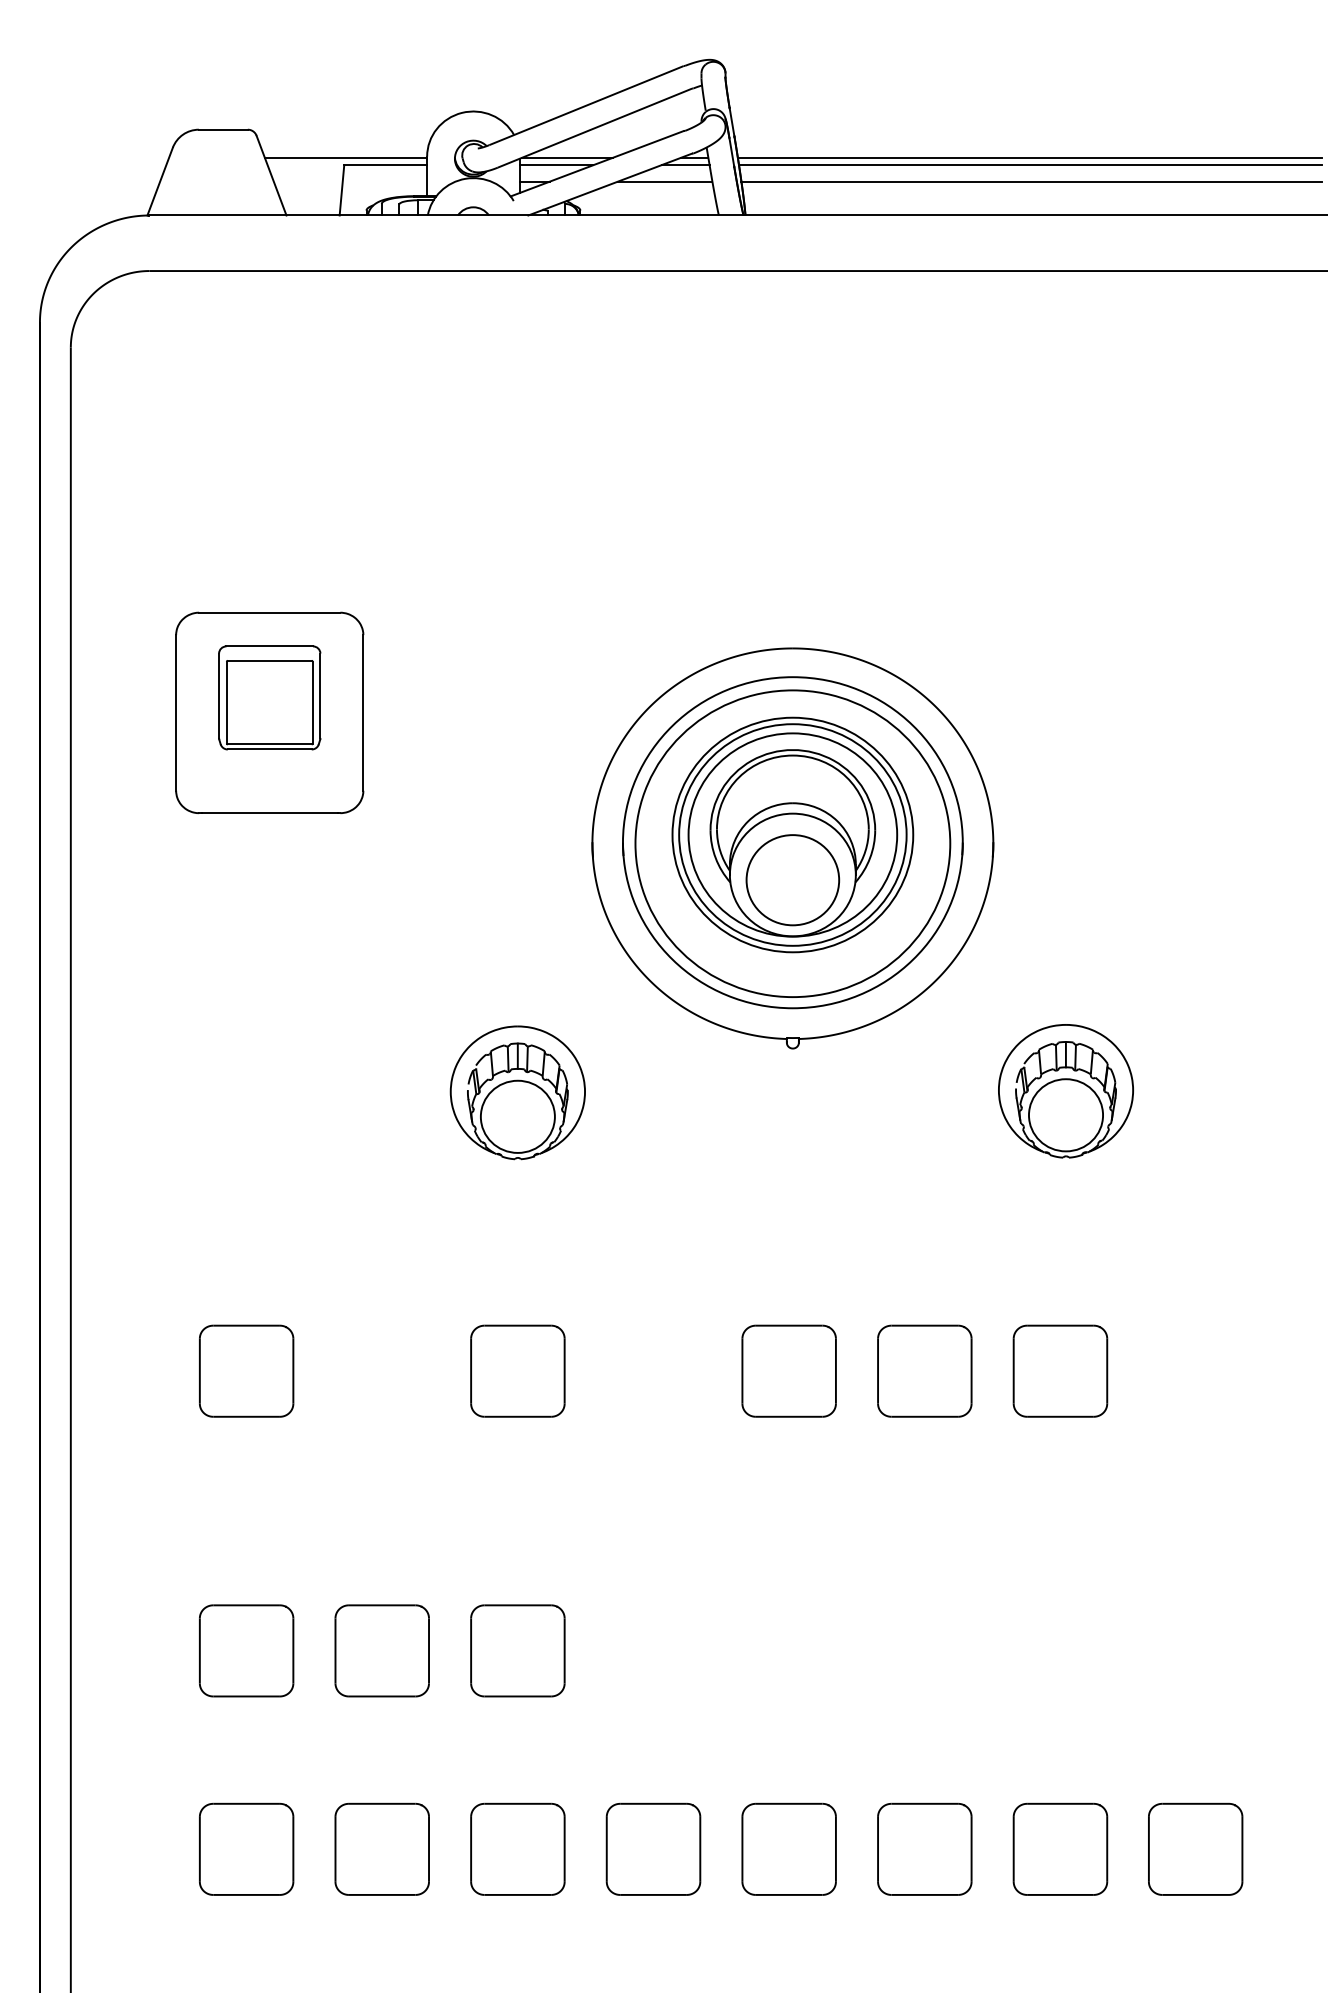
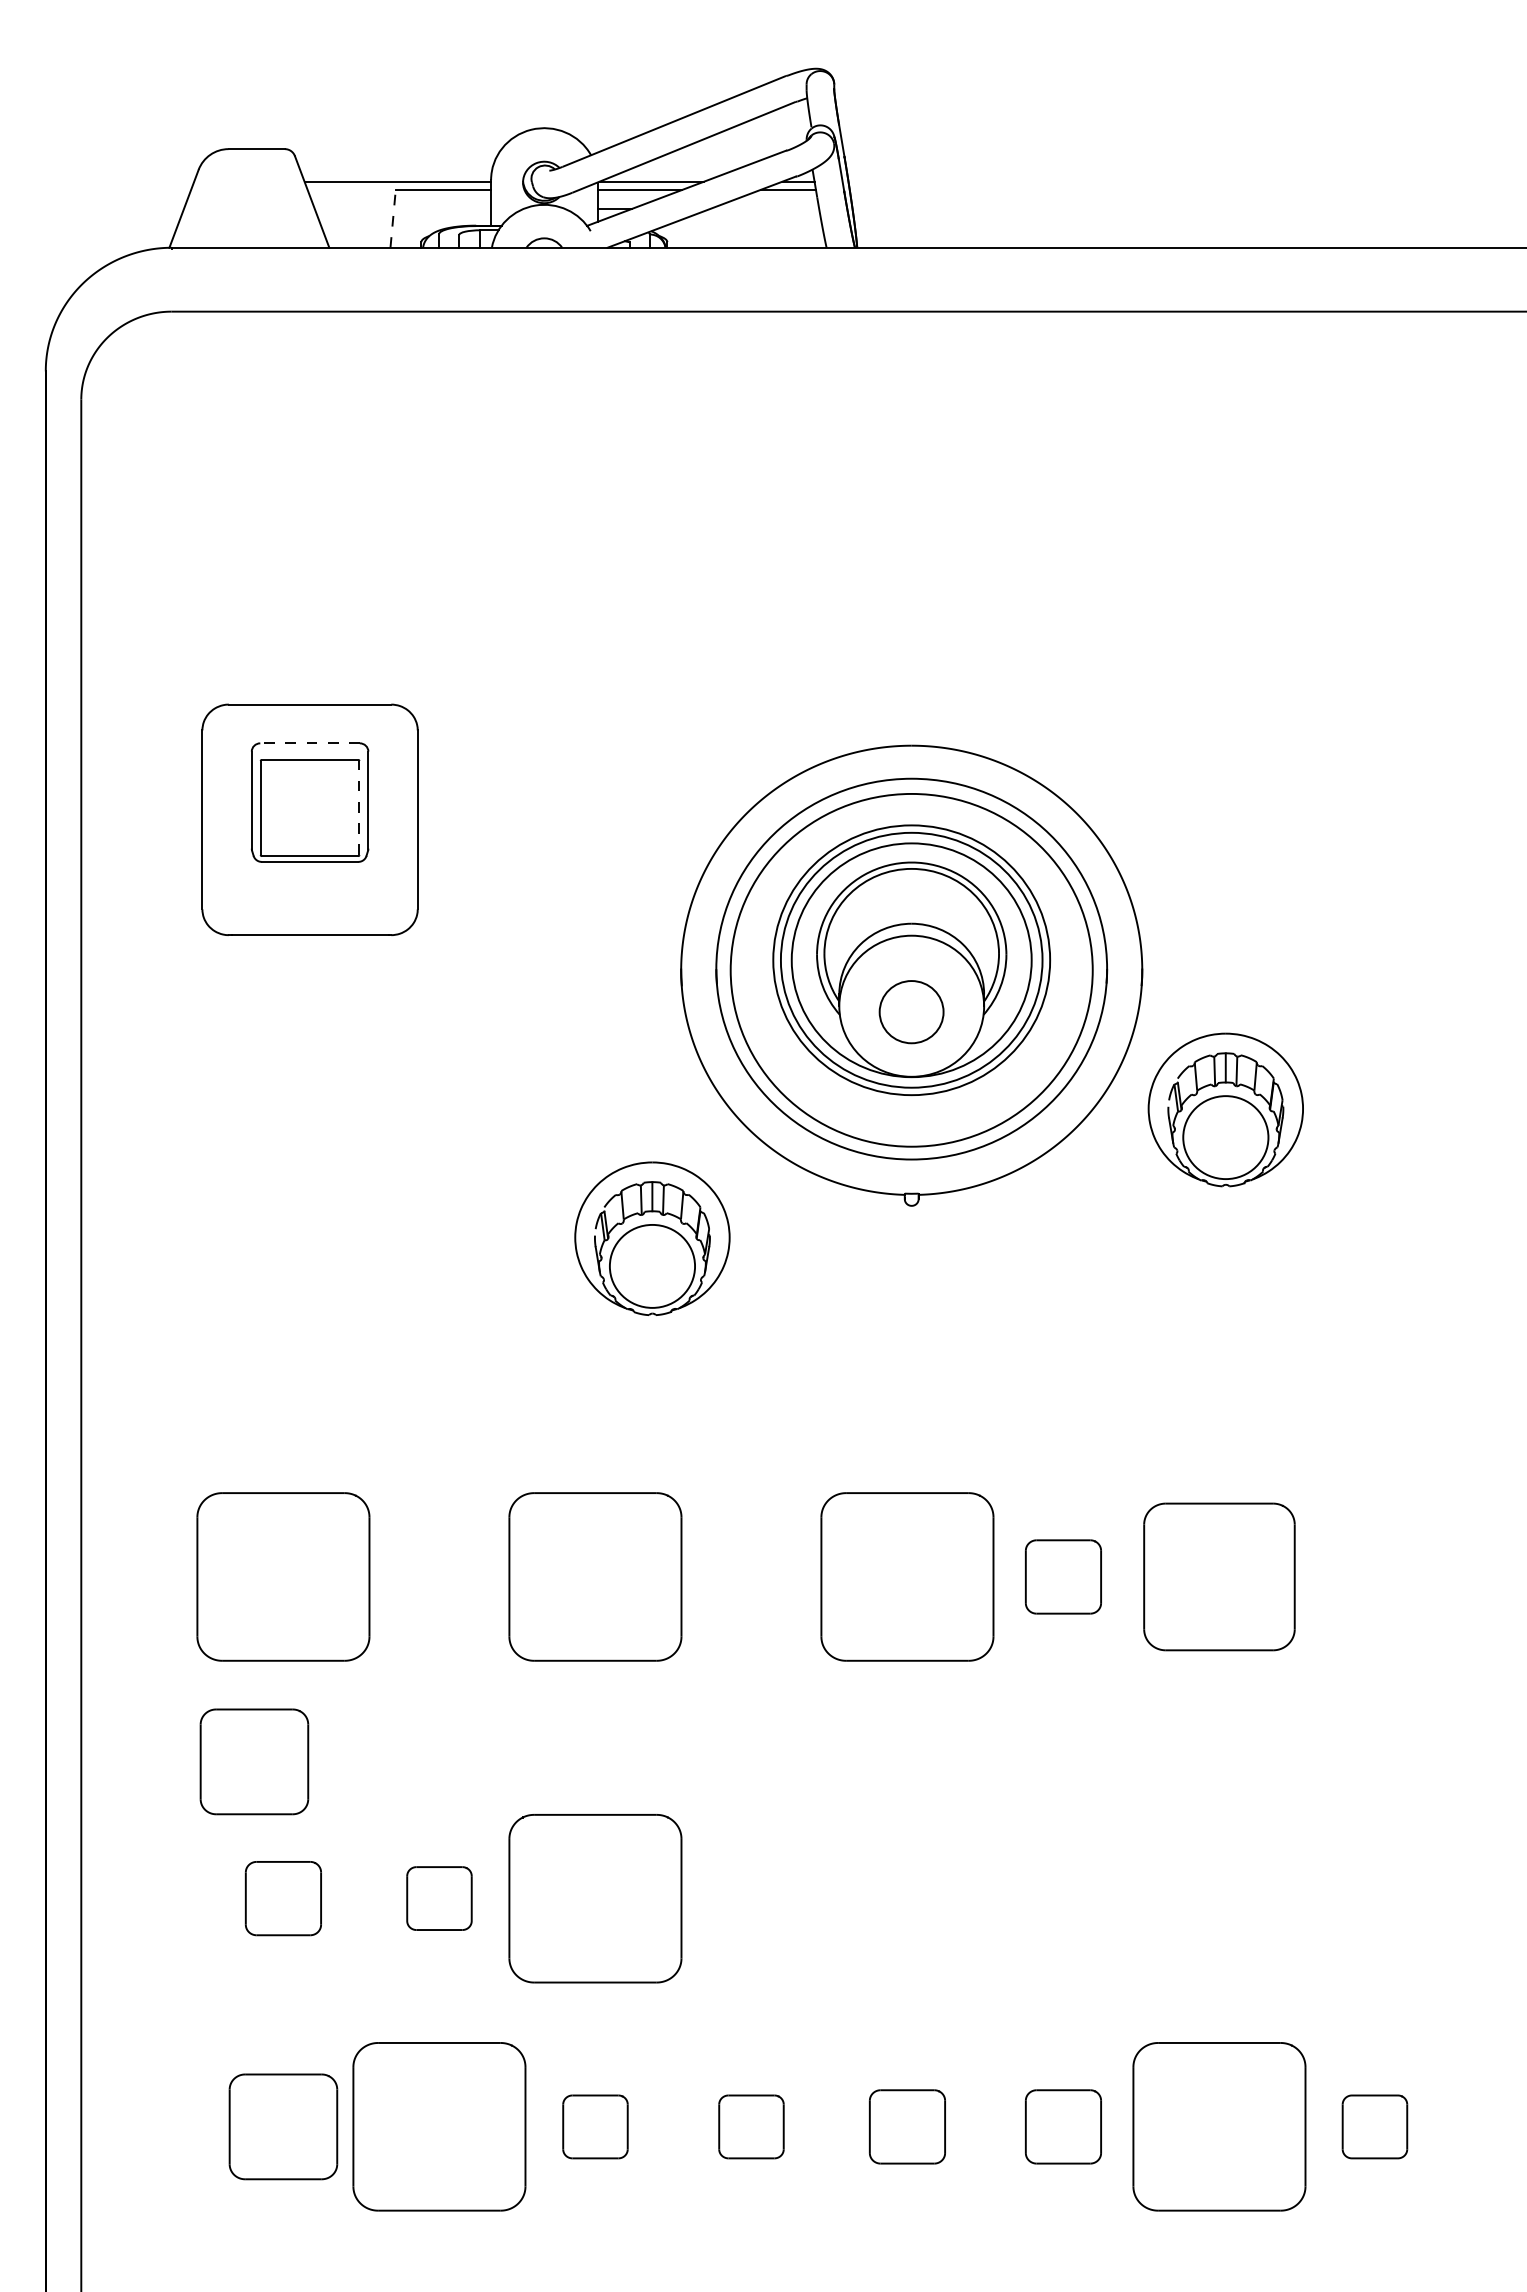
line: (1030, 157) -> (1184, 181), removed
line: (1030, 164) -> (1184, 189), removed
line: (664, 182) -> (764, 209), removed
line: (1031, 182) -> (1186, 209), removed
line: (342, 190) -> (393, 218), solid -> dashed
line: (270, 646) -> (310, 743), solid -> dashed
line: (312, 702) -> (359, 807), solid -> dashed
part: (792, 879) -> (911, 1011), size x0.6
part: (1065, 1090) -> (1225, 1109), moved
part: (517, 1092) -> (652, 1238), moved
part: (246, 1370) -> (283, 1576), size x1.6
part: (517, 1370) -> (595, 1576), size x1.6
part: (789, 1370) -> (907, 1576), size x1.6
part: (924, 1370) -> (1063, 1576), size x0.7
part: (1060, 1370) -> (1219, 1576), size x1.4
part: (221, 1531) -> (254, 1761), added
part: (246, 1650) -> (283, 1898), size x0.7
part: (382, 1650) -> (439, 1898), size x0.6
part: (517, 1650) -> (595, 1898), size x1.6
part: (382, 1849) -> (439, 2126), size x1.6
part: (517, 1849) -> (595, 2126), size x0.6
part: (653, 1849) -> (751, 2126), size x0.6
part: (789, 1849) -> (907, 2126), size x0.7
part: (924, 1849) -> (1063, 2126), size x0.7
part: (1060, 1849) -> (1219, 2126), size x1.6
part: (1195, 1849) -> (1374, 2126), size x0.6

